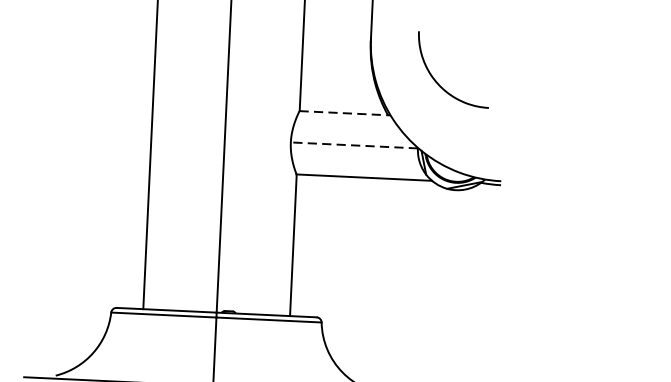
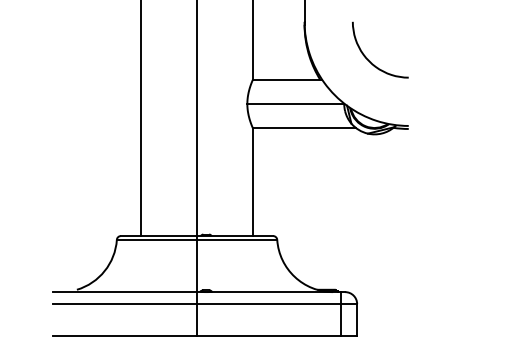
curve: (438, 83) -> (369, 60), moved
line: (345, 112) -> (287, 79), dashed -> solid
line: (354, 144) -> (295, 103), dashed -> solid

